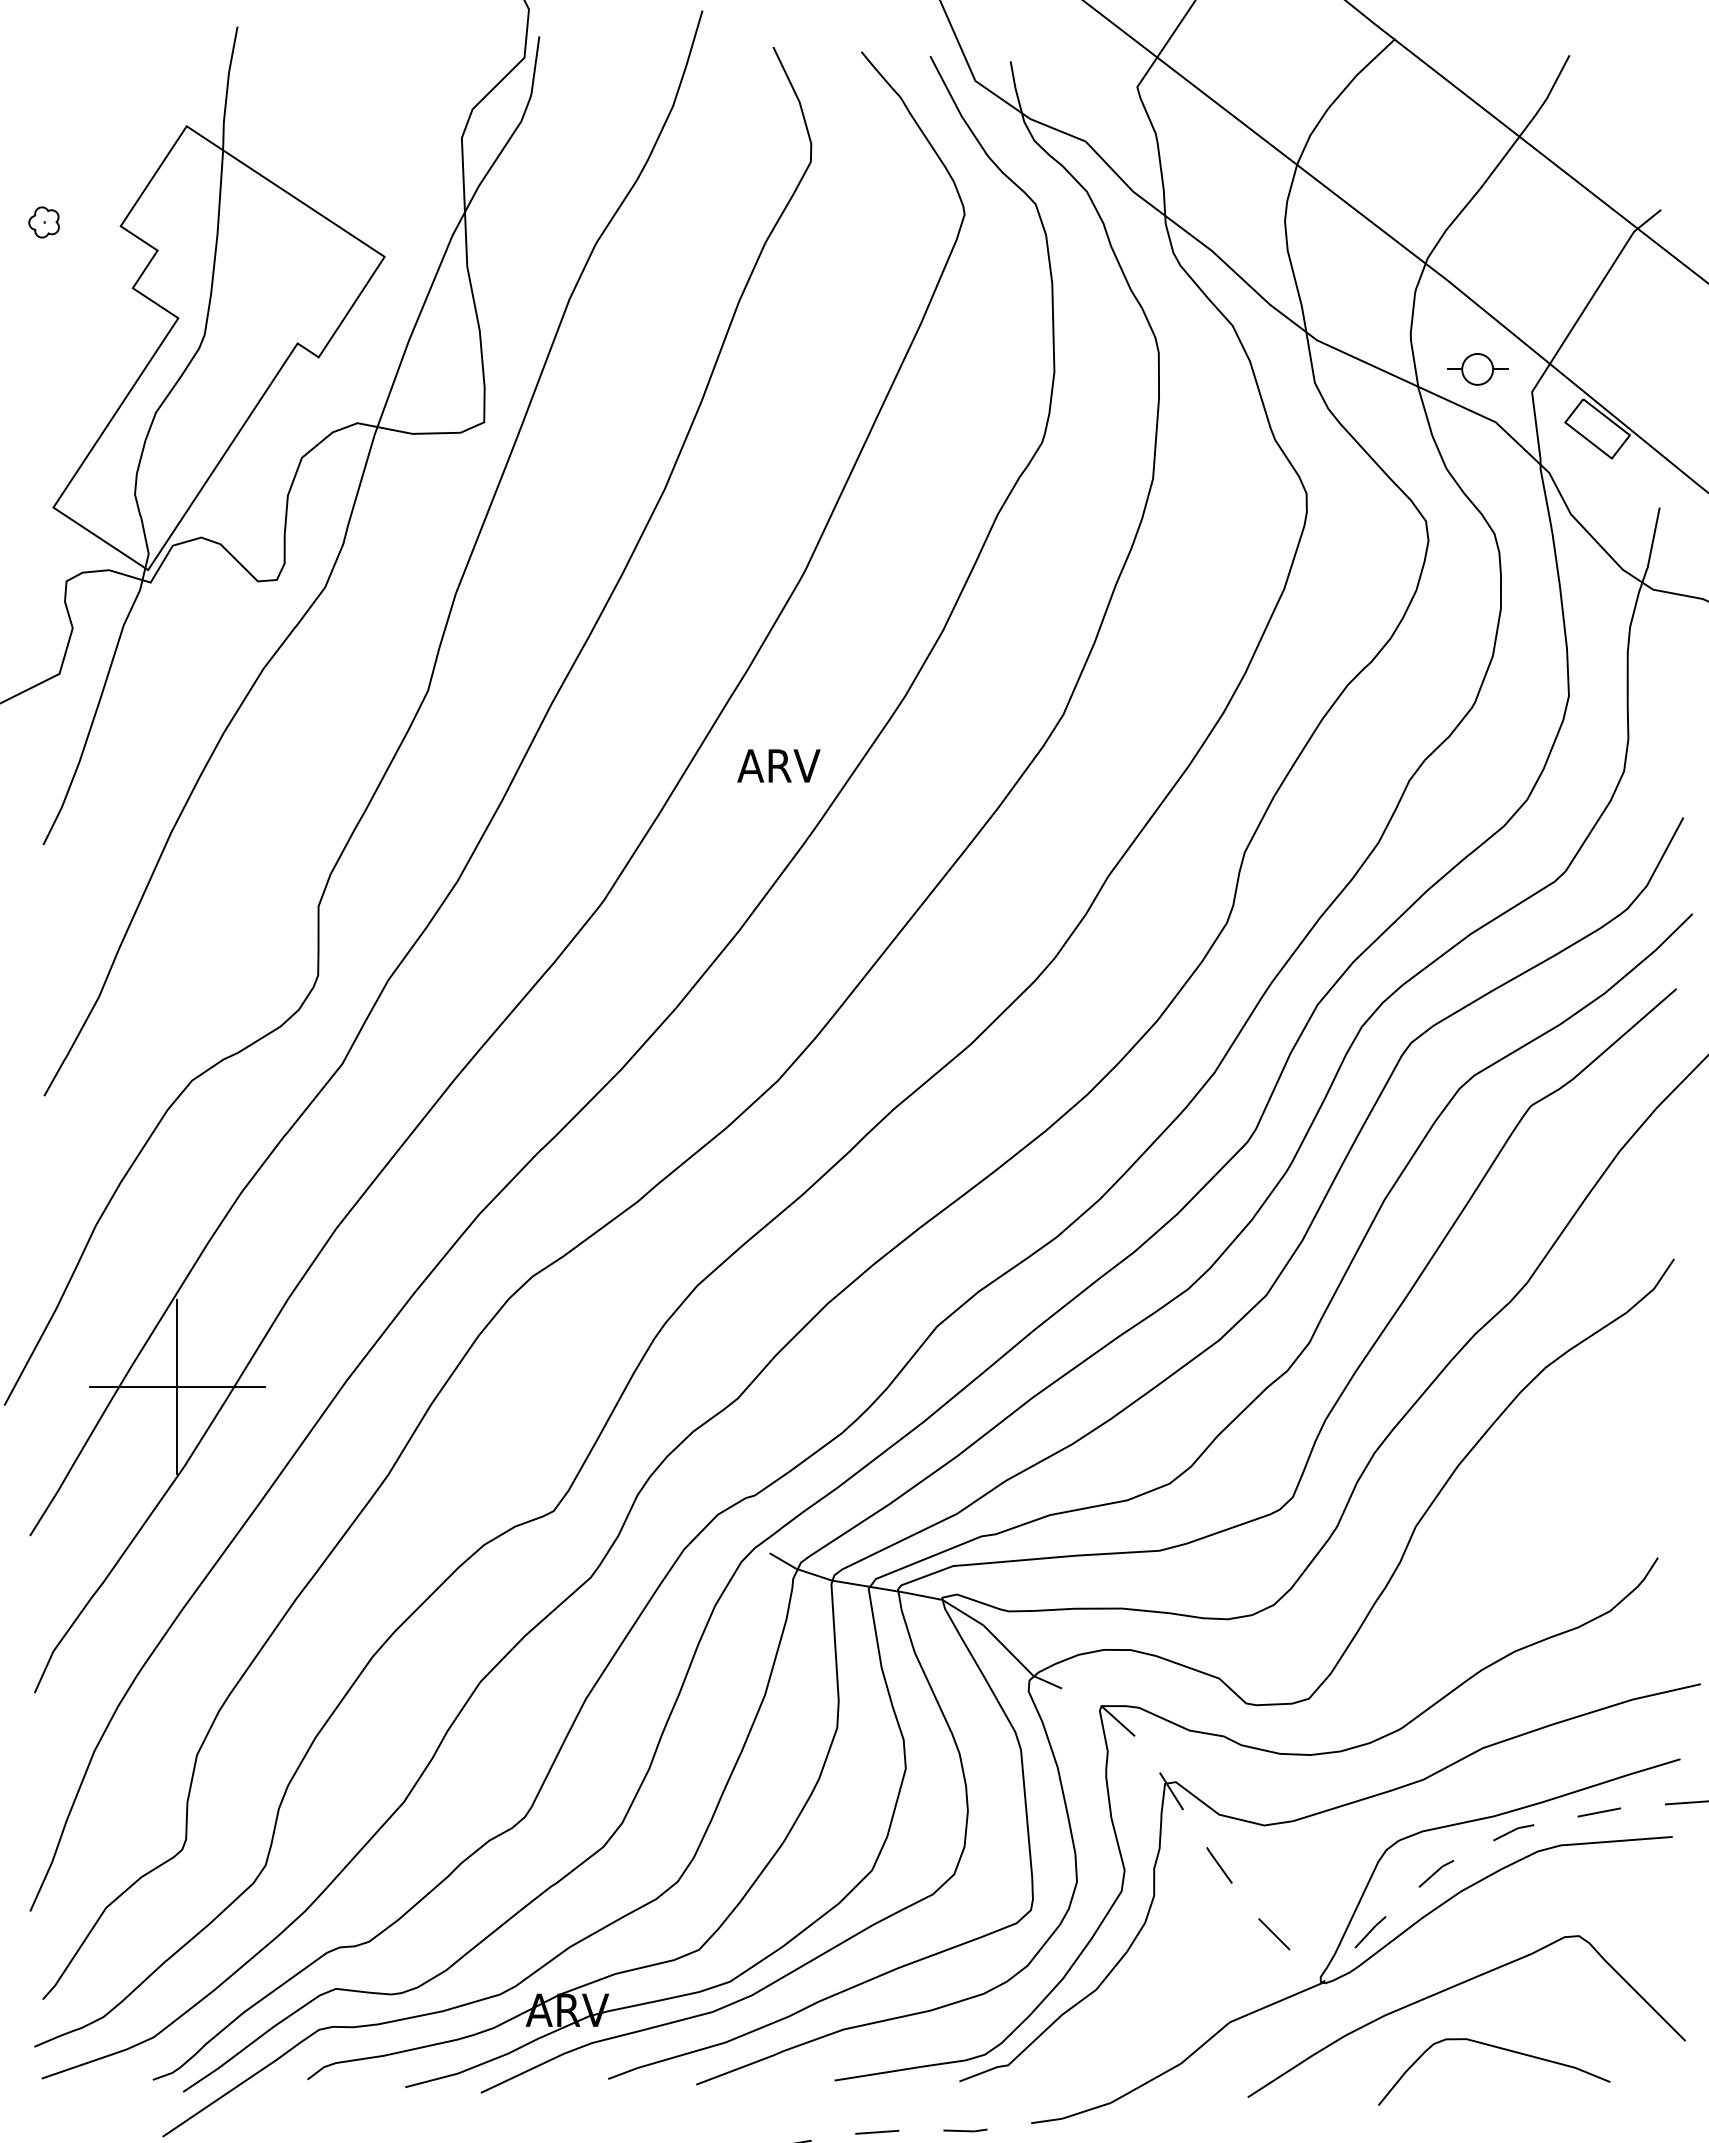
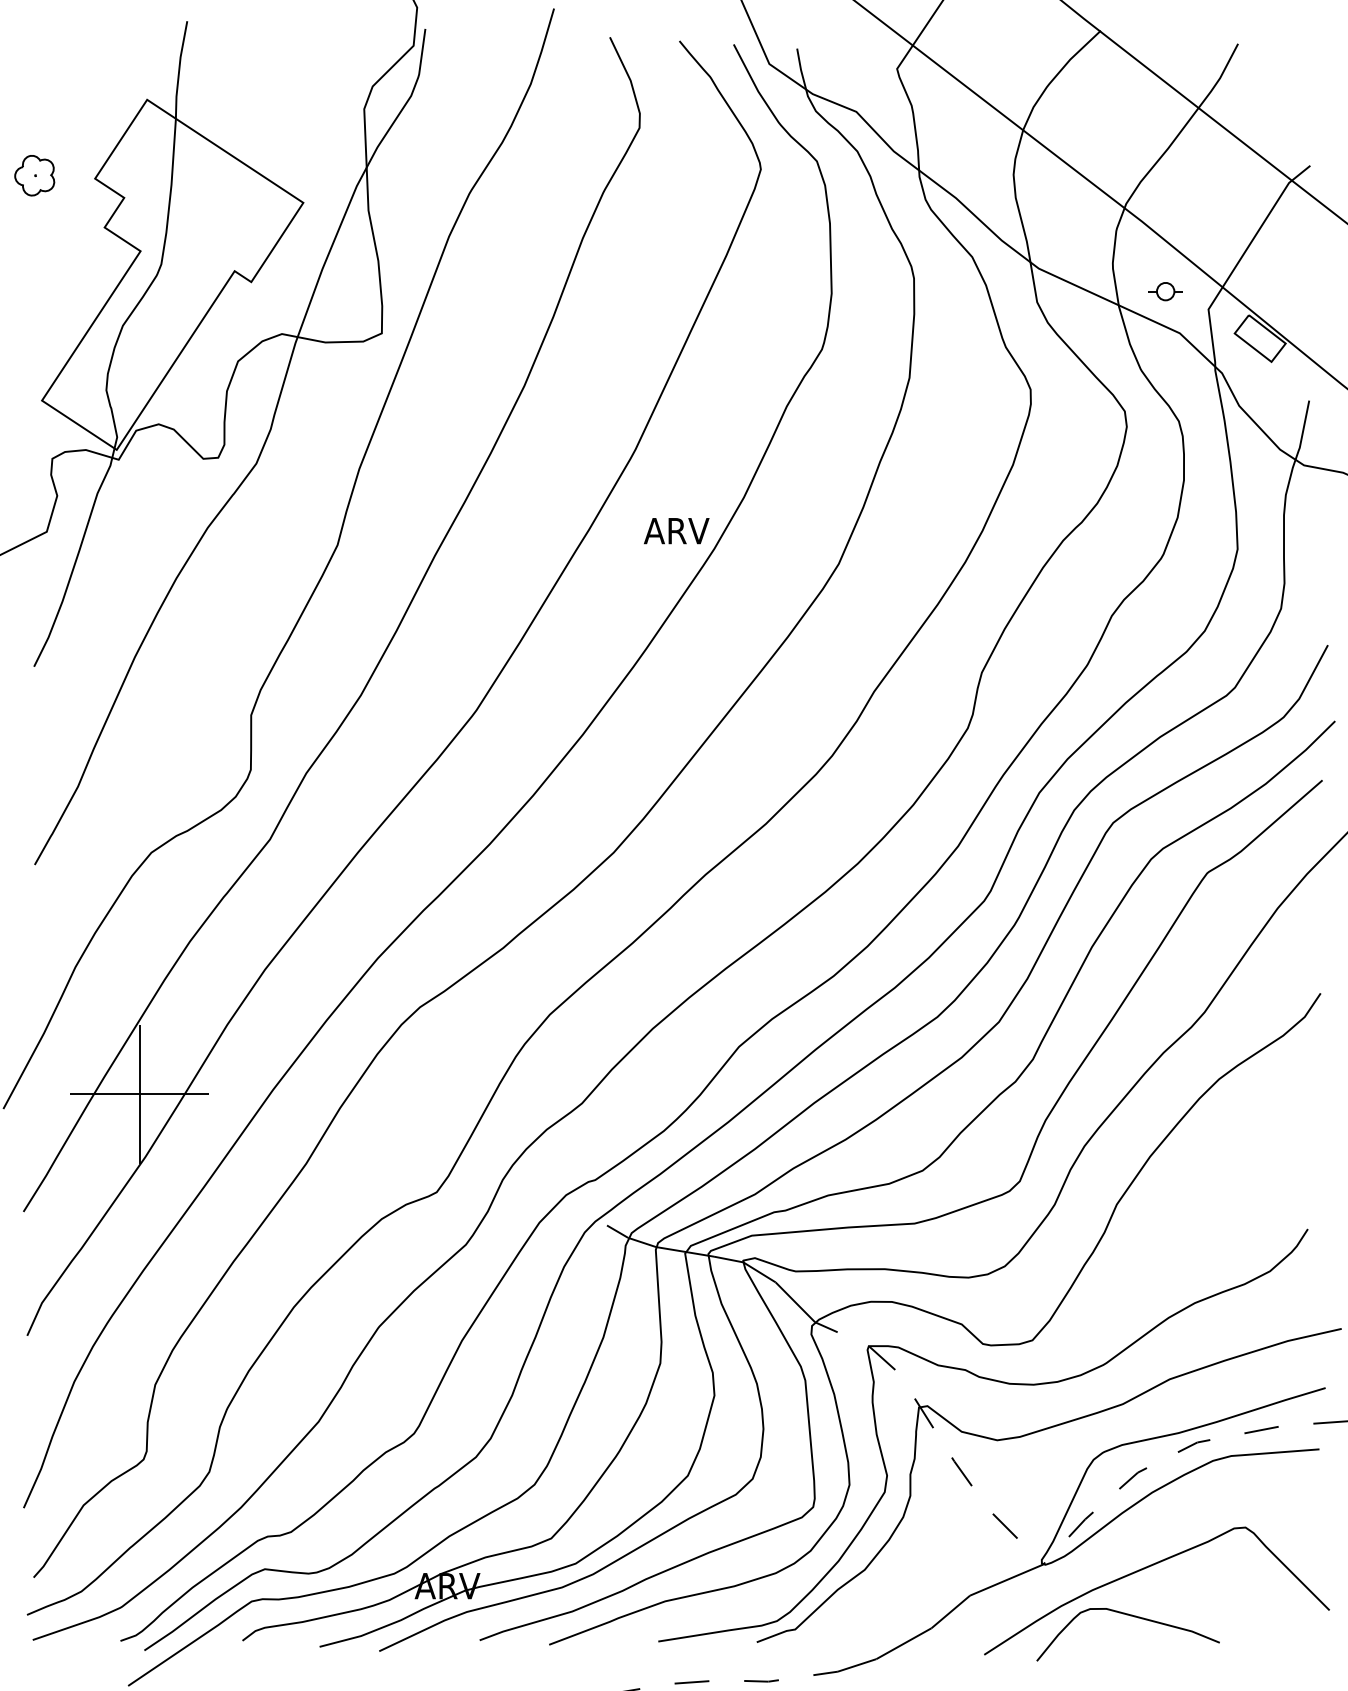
part: (43, 222) -> (34, 175), size x1.67
part: (1477, 369) -> (1165, 291), size x0.71
text: (778, 765) -> (676, 530), moved
curve: (1501, 2049) -> (1133, 1617), moved

